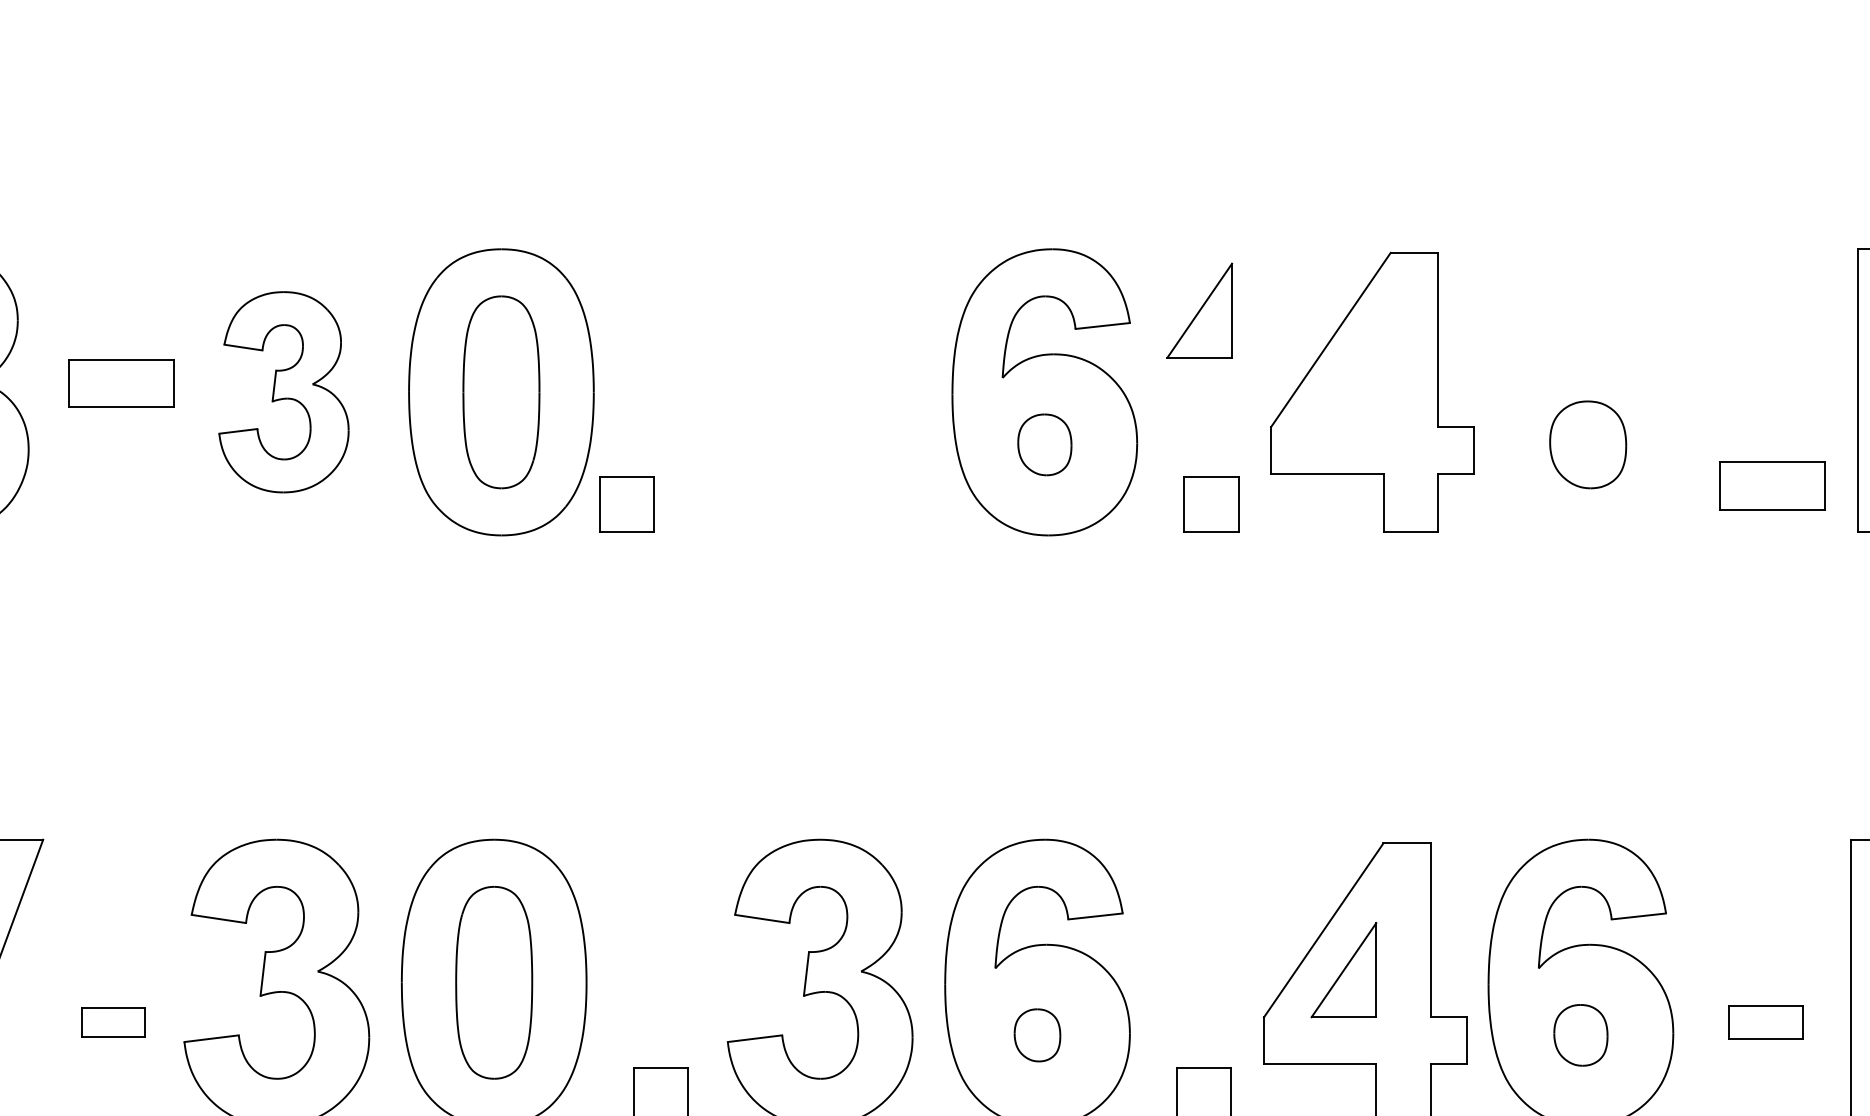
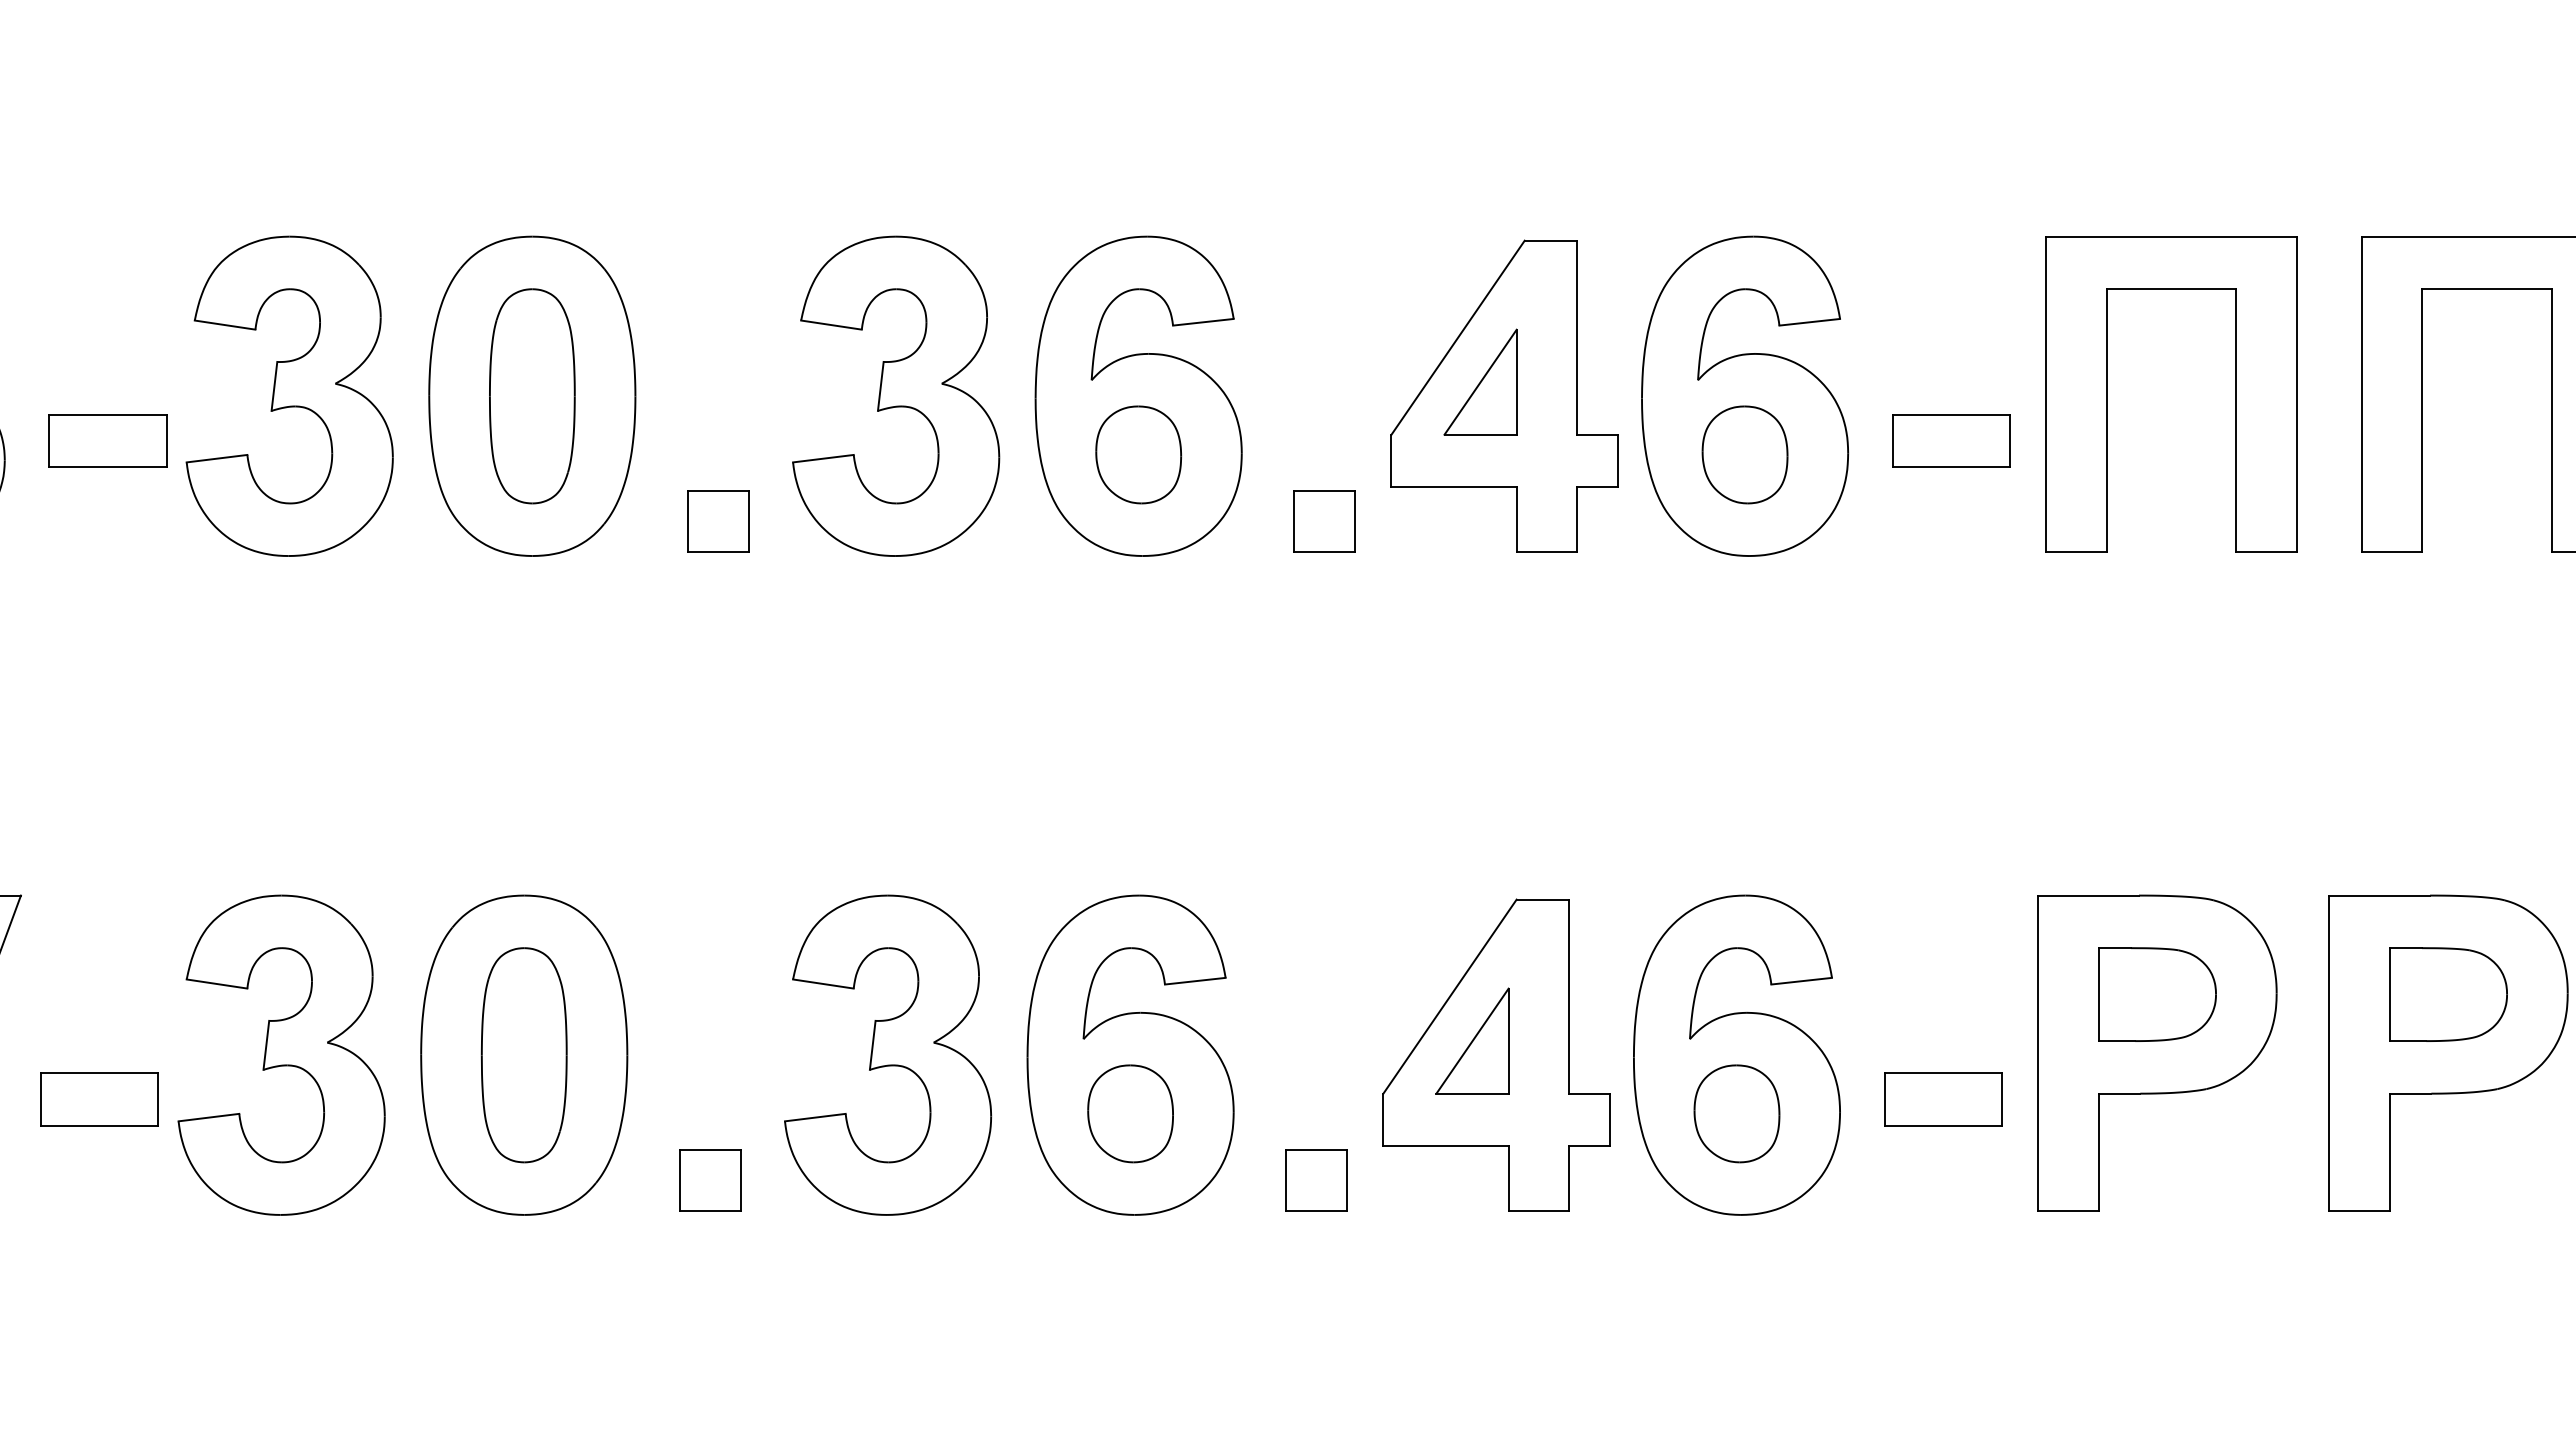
part: (1199, 310) -> (1480, 381), moved
part: (120, 383) -> (107, 440), moved
part: (283, 391) -> (289, 395), size x1.43
part: (827, 391) -> (896, 395), added
part: (1588, 391) -> (1745, 395), added
part: (1044, 444) -> (1138, 454), size x1.43
part: (1773, 485) -> (1951, 440), moved
part: (627, 504) -> (718, 521), moved
part: (113, 1022) -> (99, 1099), size x1.67
part: (1765, 1022) -> (1943, 1099), size x1.43
part: (1037, 1035) -> (1130, 1113), size x1.67
part: (1580, 1035) -> (1736, 1113), size x1.43

